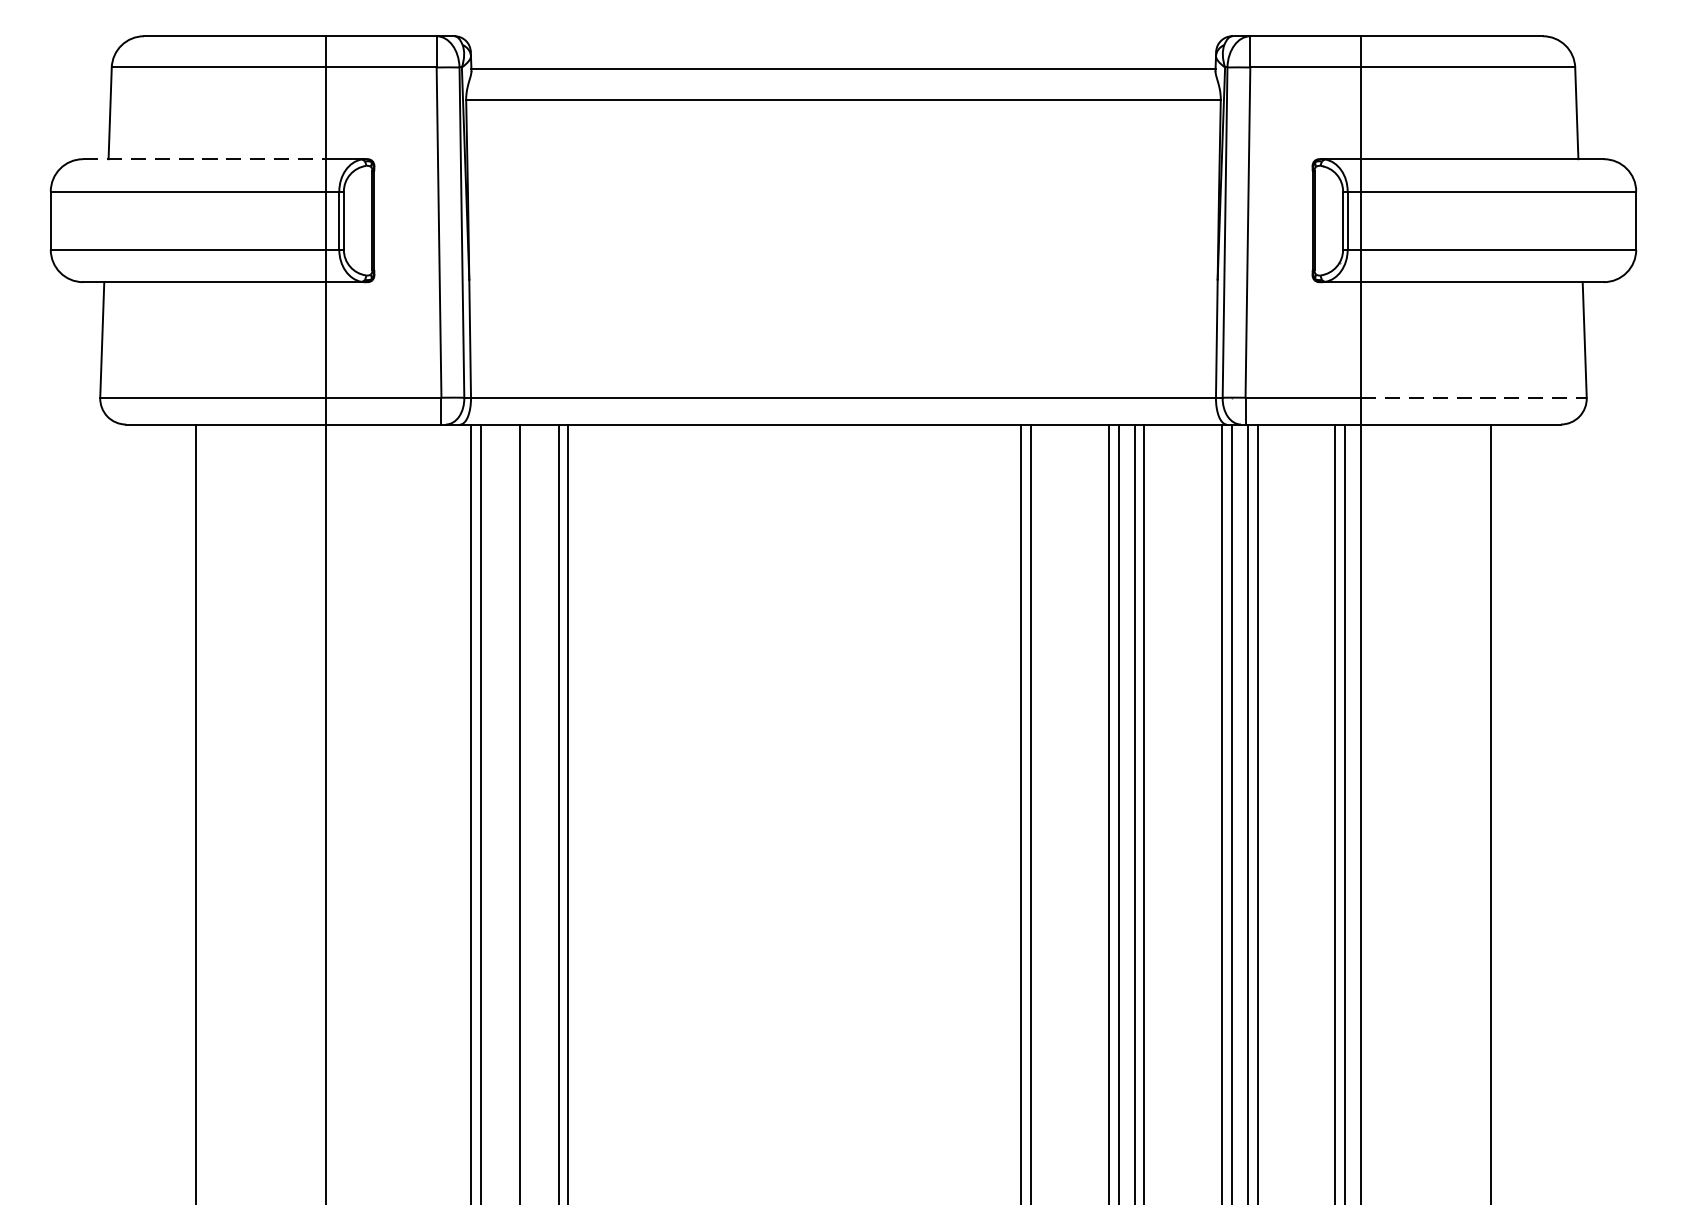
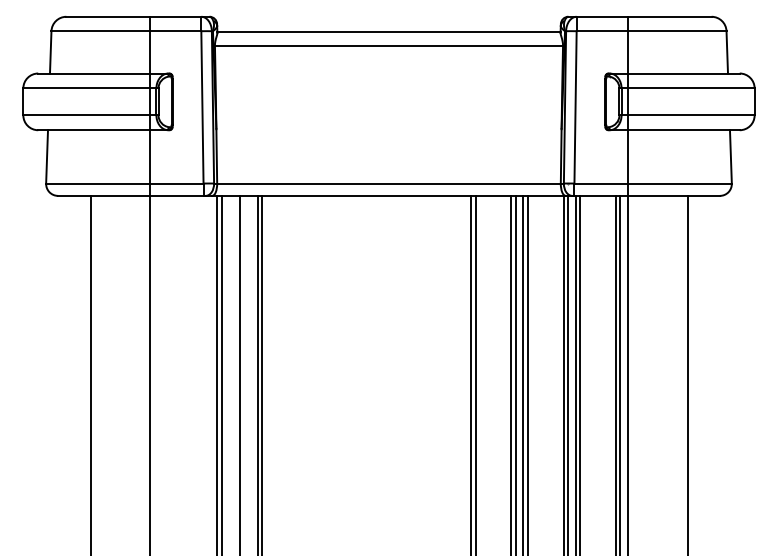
line: (205, 159) -> (94, 73), dashed -> solid
line: (1475, 397) -> (680, 183), dashed -> solid

